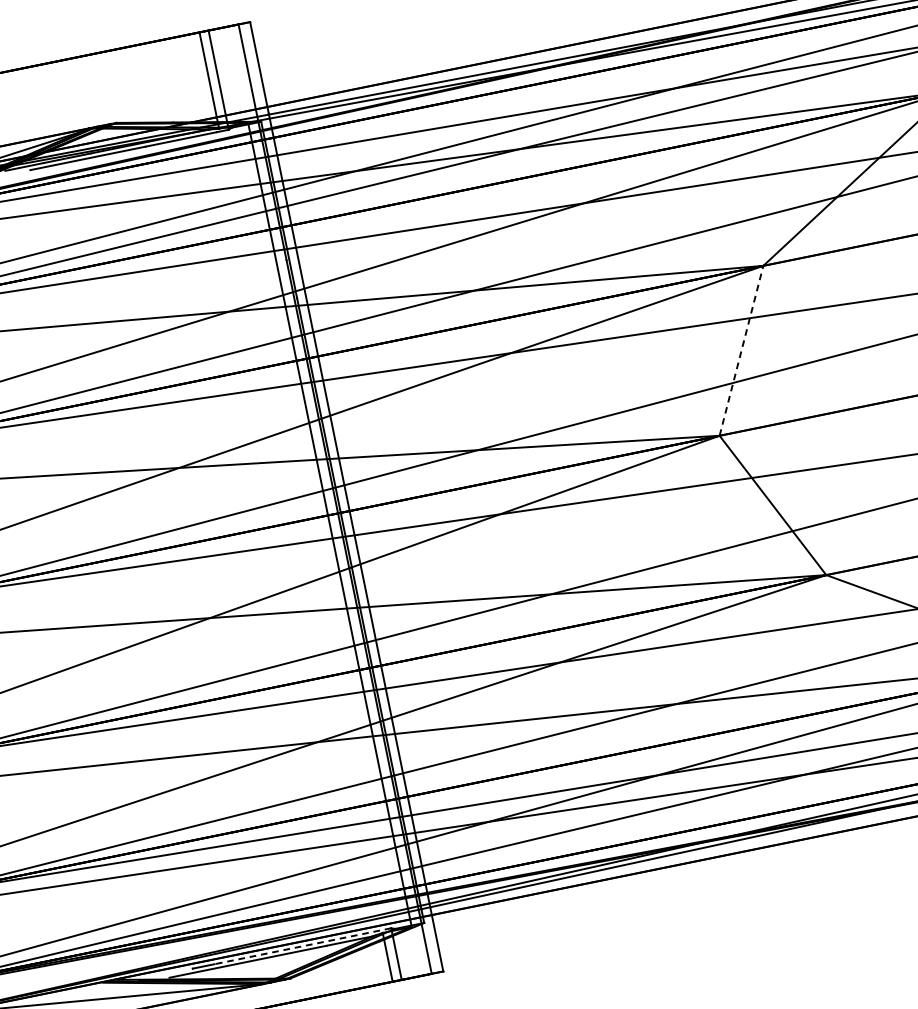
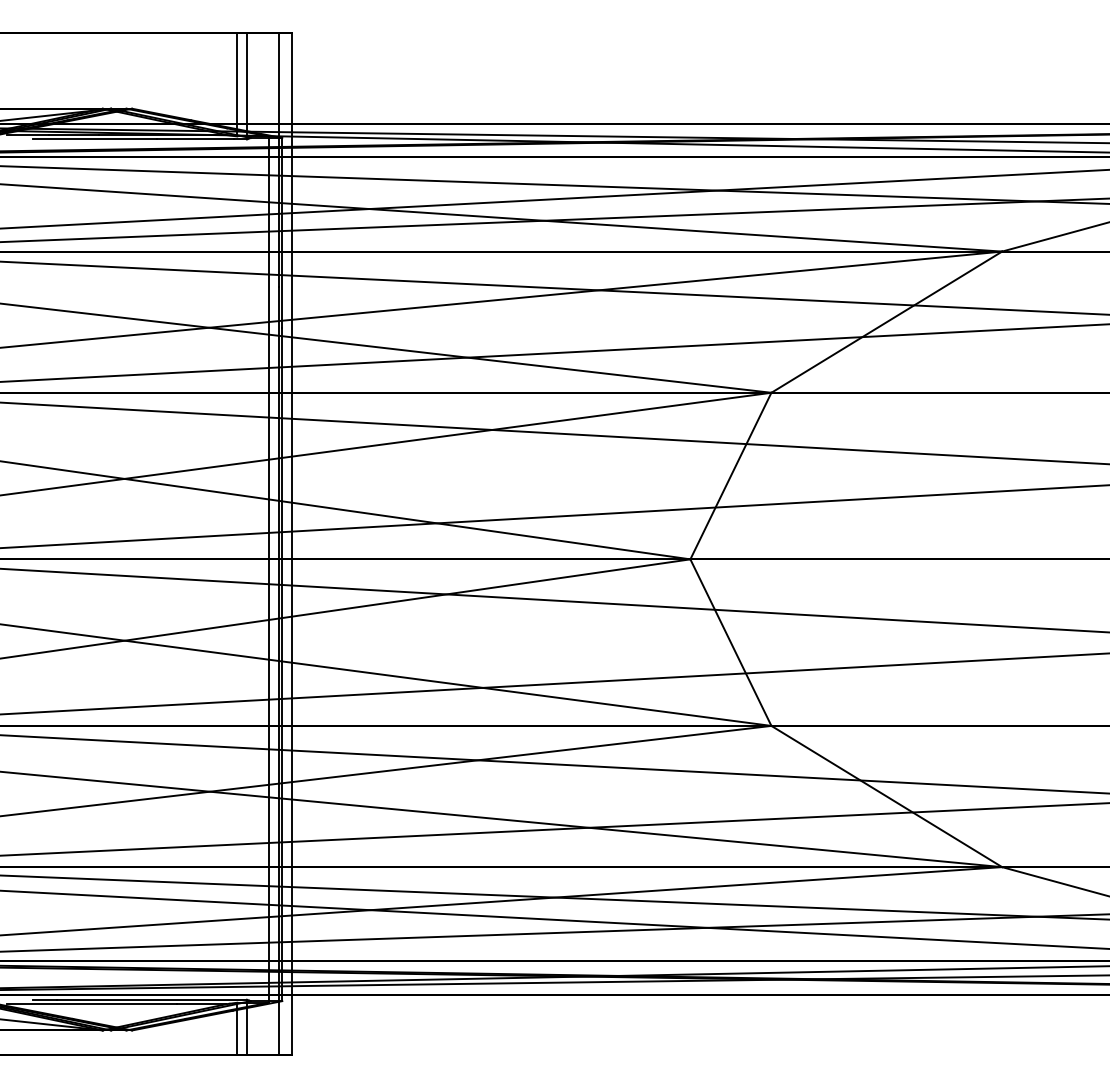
line: (741, 351) -> (730, 476), dashed -> solid
line: (302, 946) -> (151, 999), dashed -> solid

